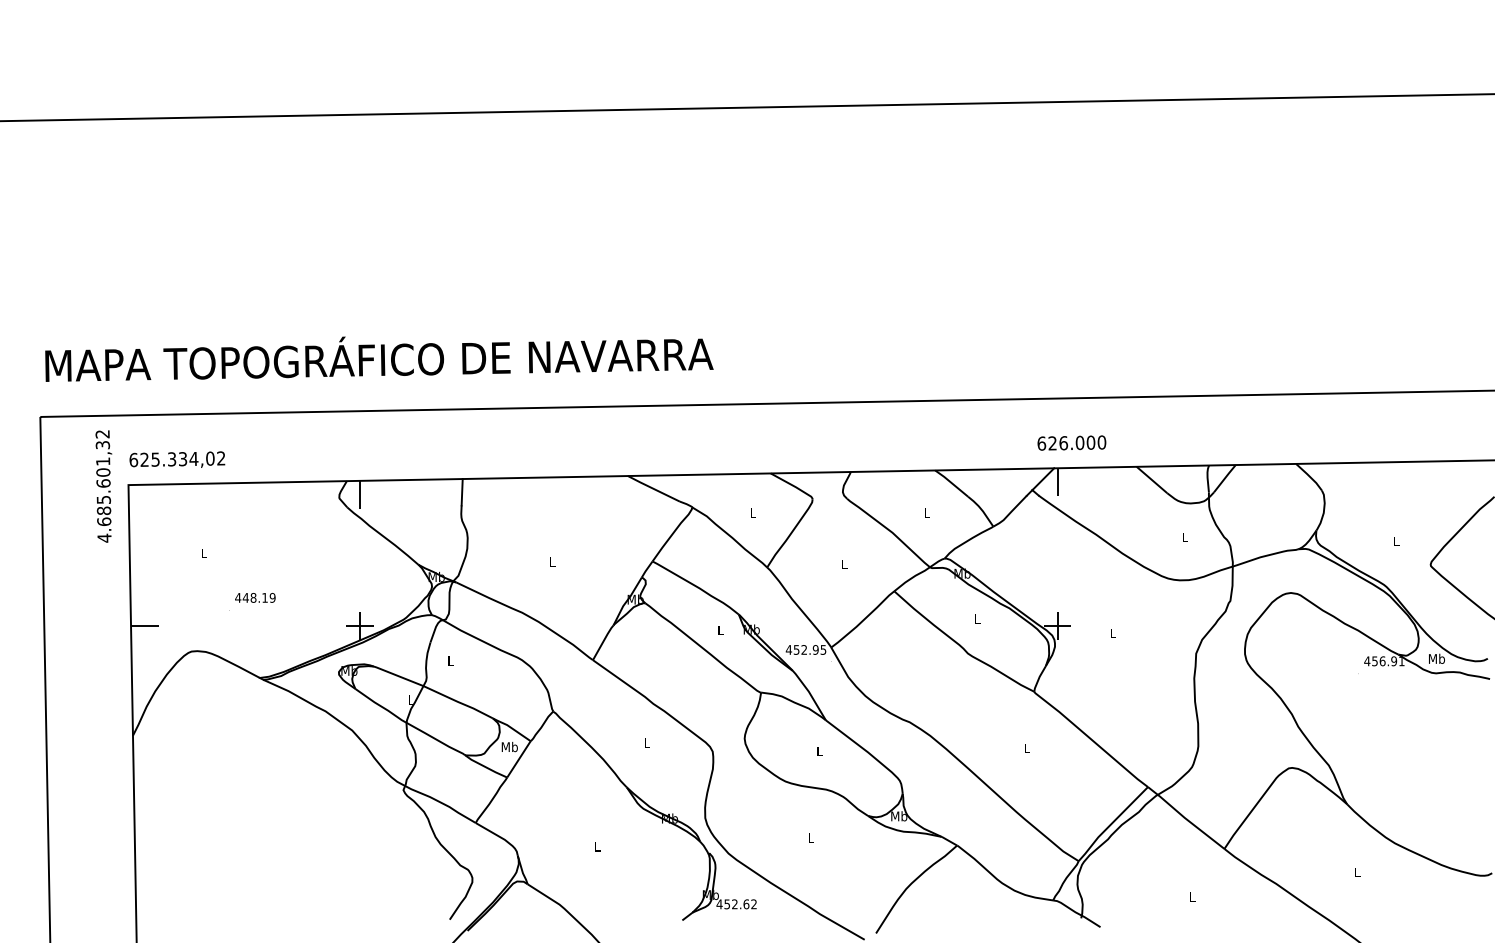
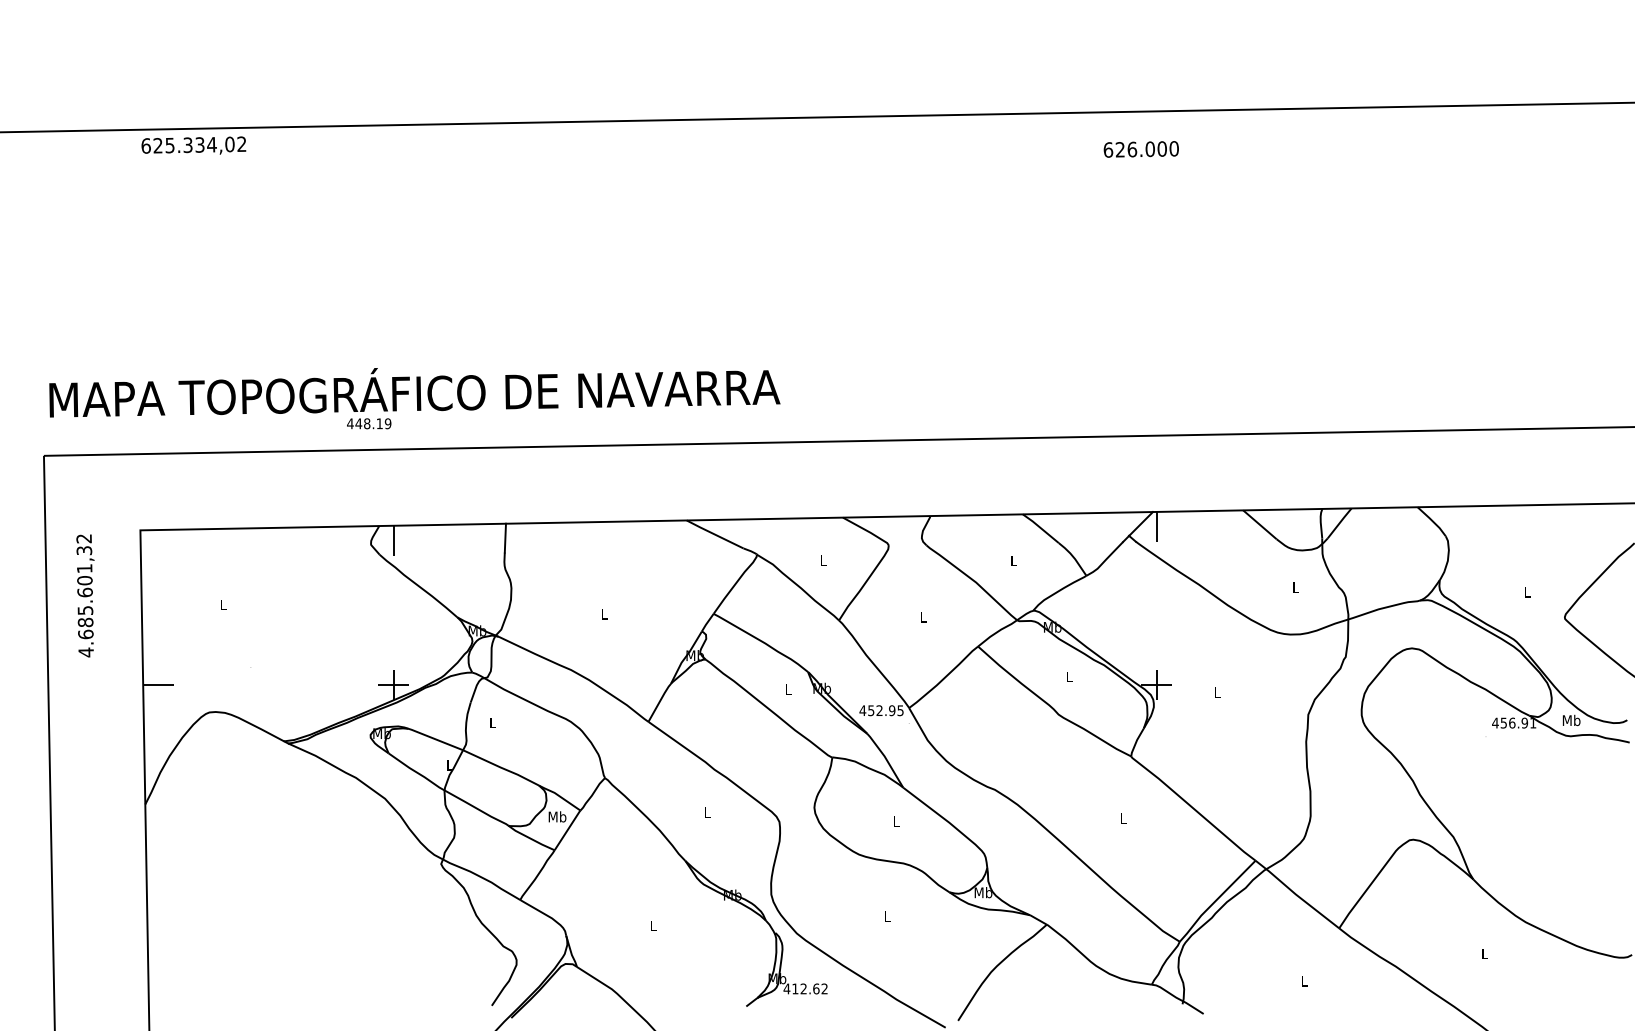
text: (1071, 443) -> (1140, 149), moved
text: (177, 459) -> (193, 145), moved
text: (103, 486) -> (85, 595), moved
text: (255, 597) -> (369, 423), moved
text: (727, 903) -> (795, 988), 452.62 -> 412.62

